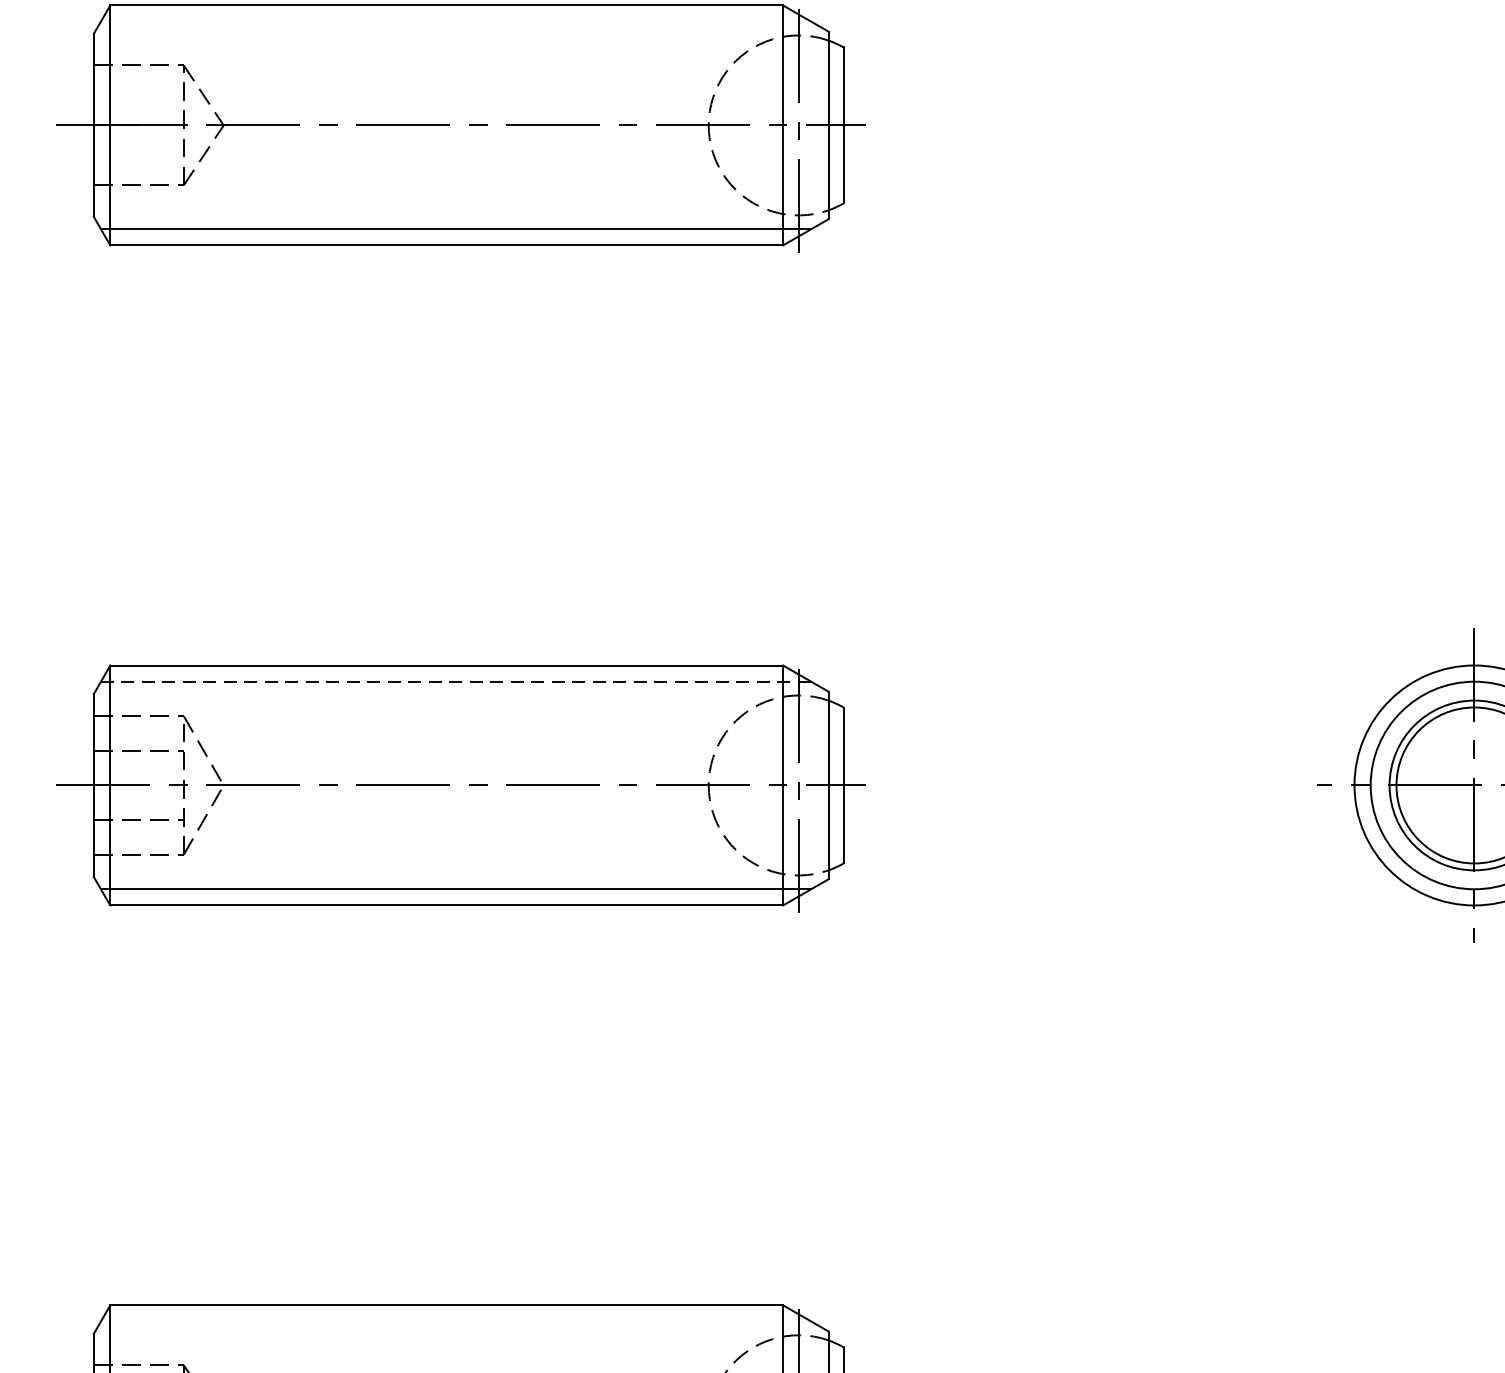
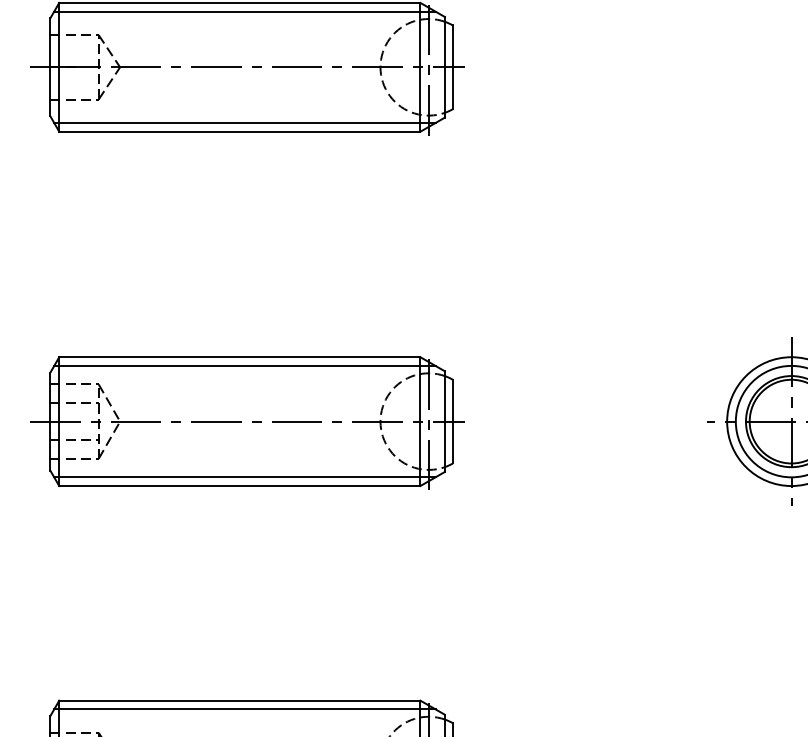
line: (455, 21) -> (244, 11), added
line: (455, 680) -> (244, 365), dashed -> solid
line: (455, 1321) -> (244, 709), added

